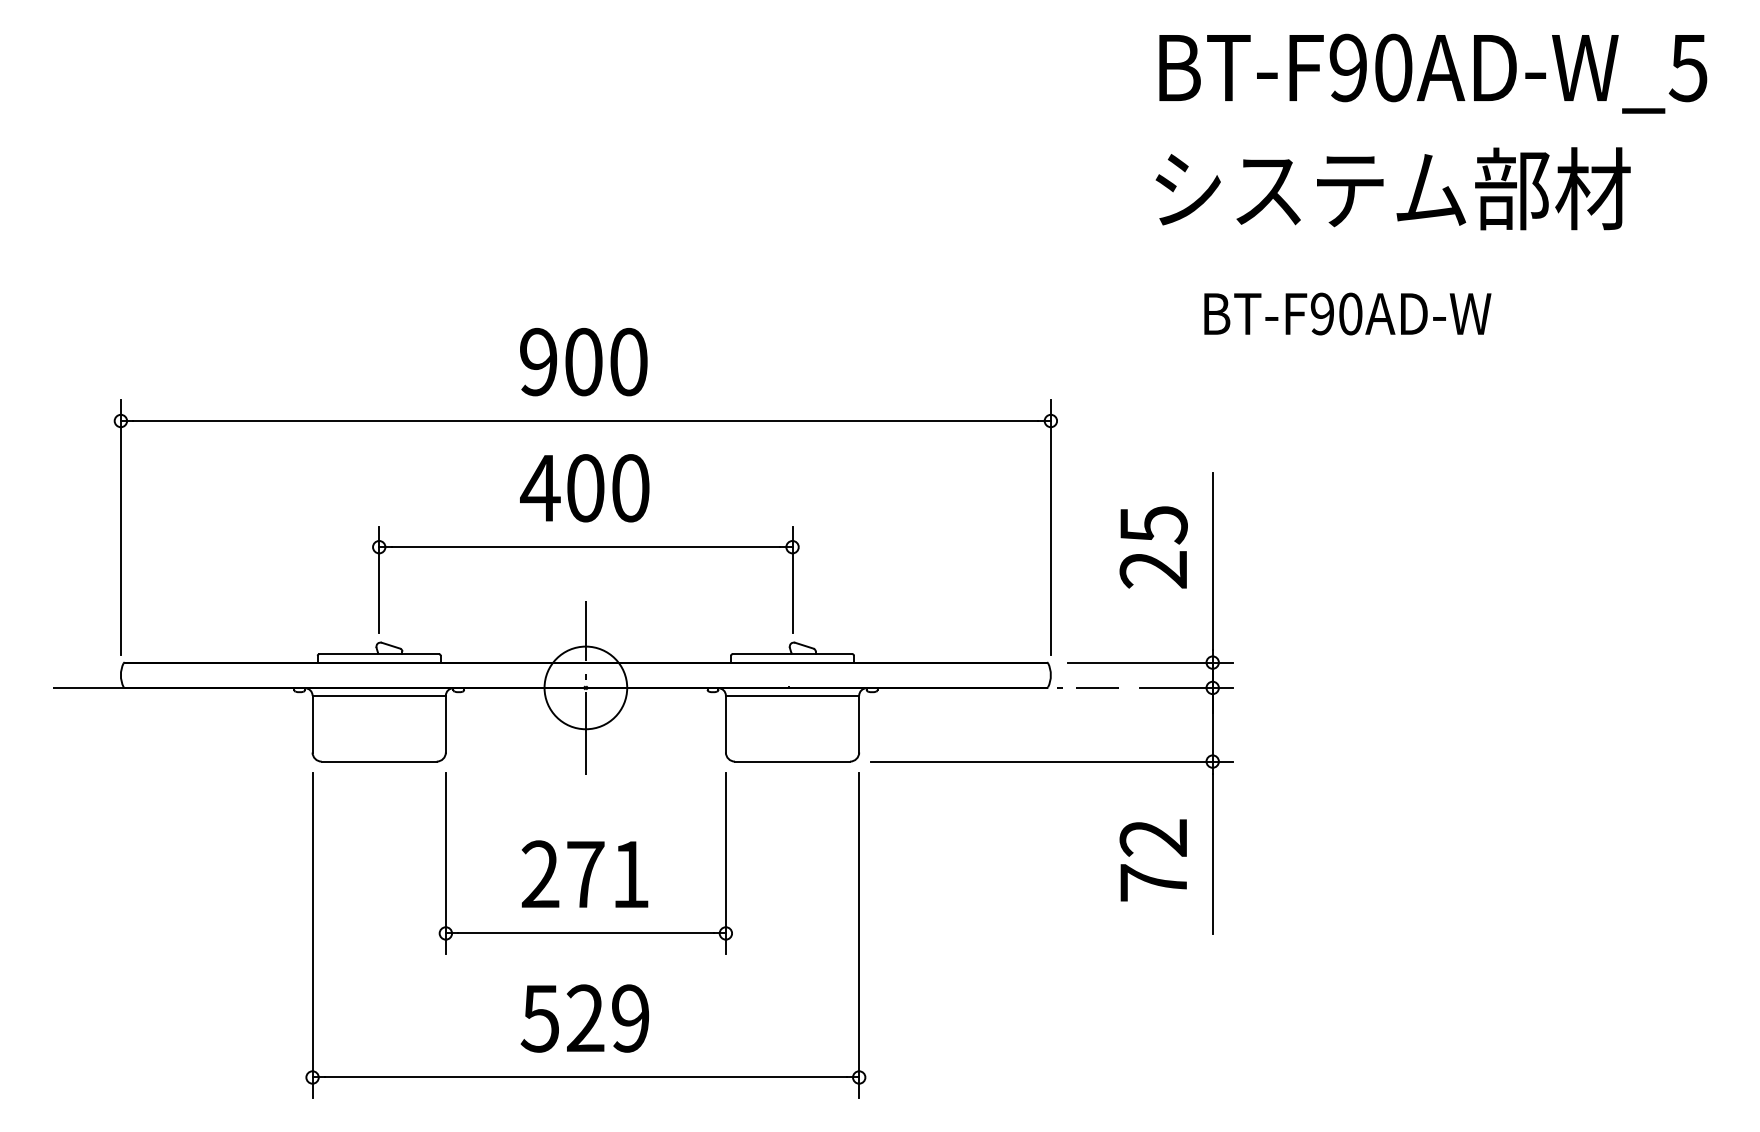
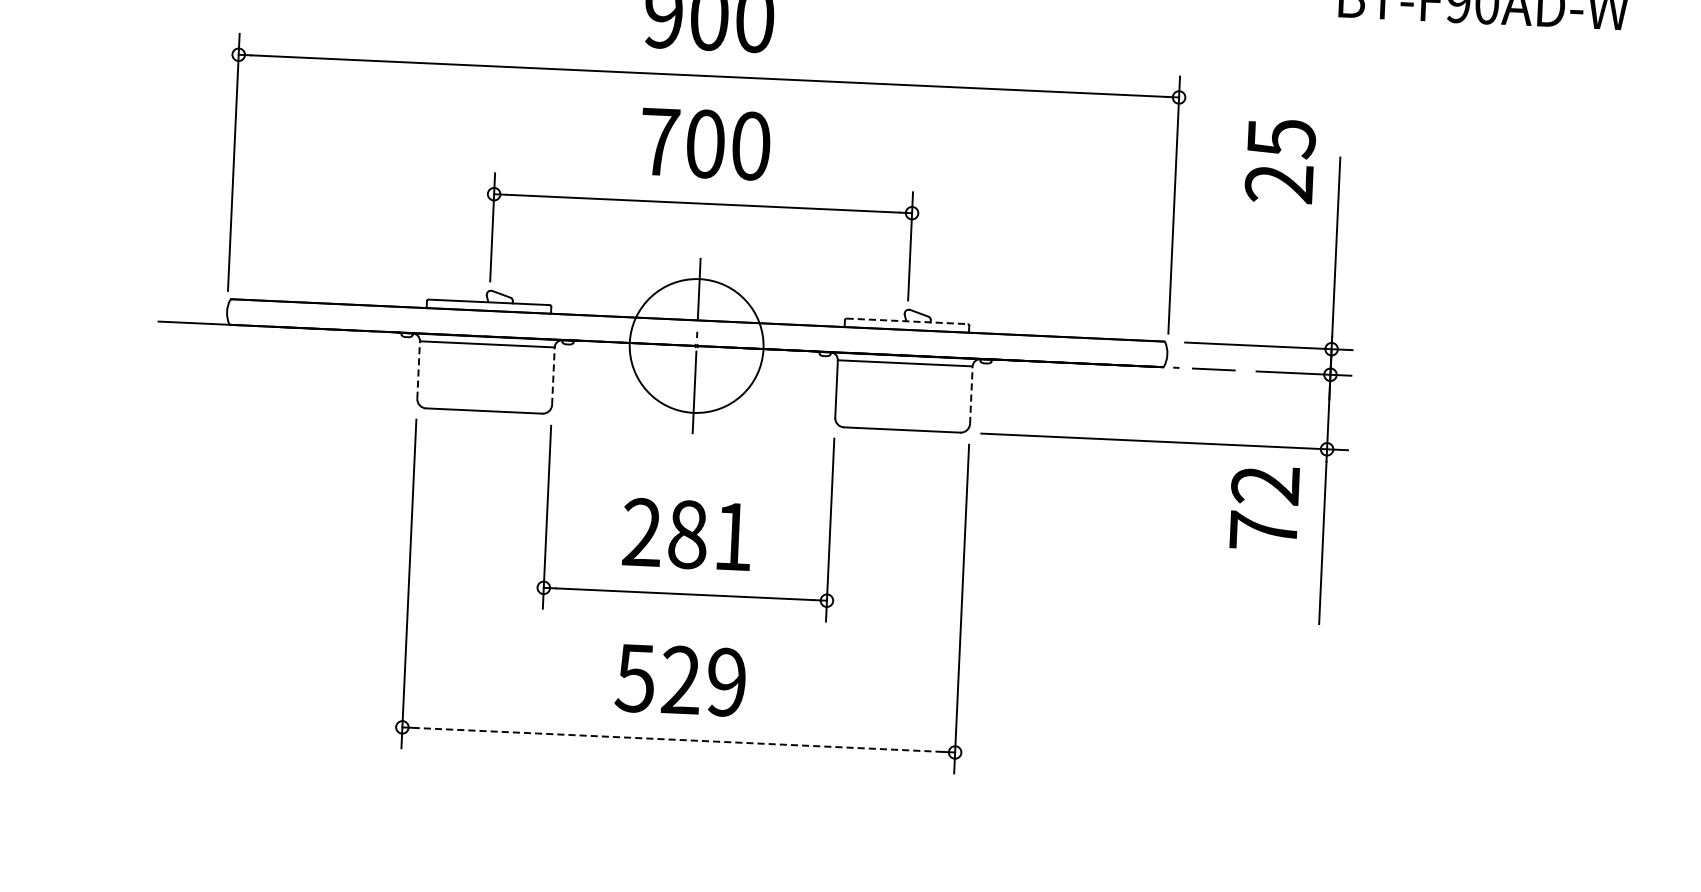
text: (540, 488) -> (659, 142), 400 -> 700
text: (1153, 547) -> (1280, 161), moved
line: (792, 654) -> (907, 321), solid -> dashed
circle: (585, 687) -> (696, 345), size x1.6
line: (312, 723) -> (418, 369), solid -> dashed
line: (445, 723) -> (553, 375), solid -> dashed
line: (859, 723) -> (971, 394), solid -> dashed
text: (1152, 860) -> (1263, 508), moved
text: (585, 874) -> (687, 534), 271 -> 281
line: (585, 1077) -> (678, 739), solid -> dashed

